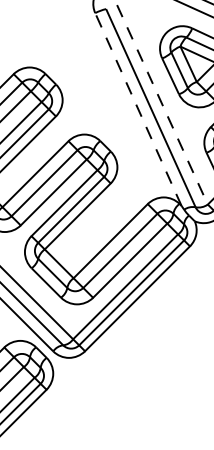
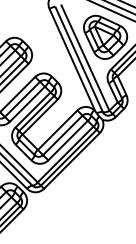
line: (162, 104) -> (85, 57), dashed -> solid
line: (138, 110) -> (72, 60), dashed -> solid

